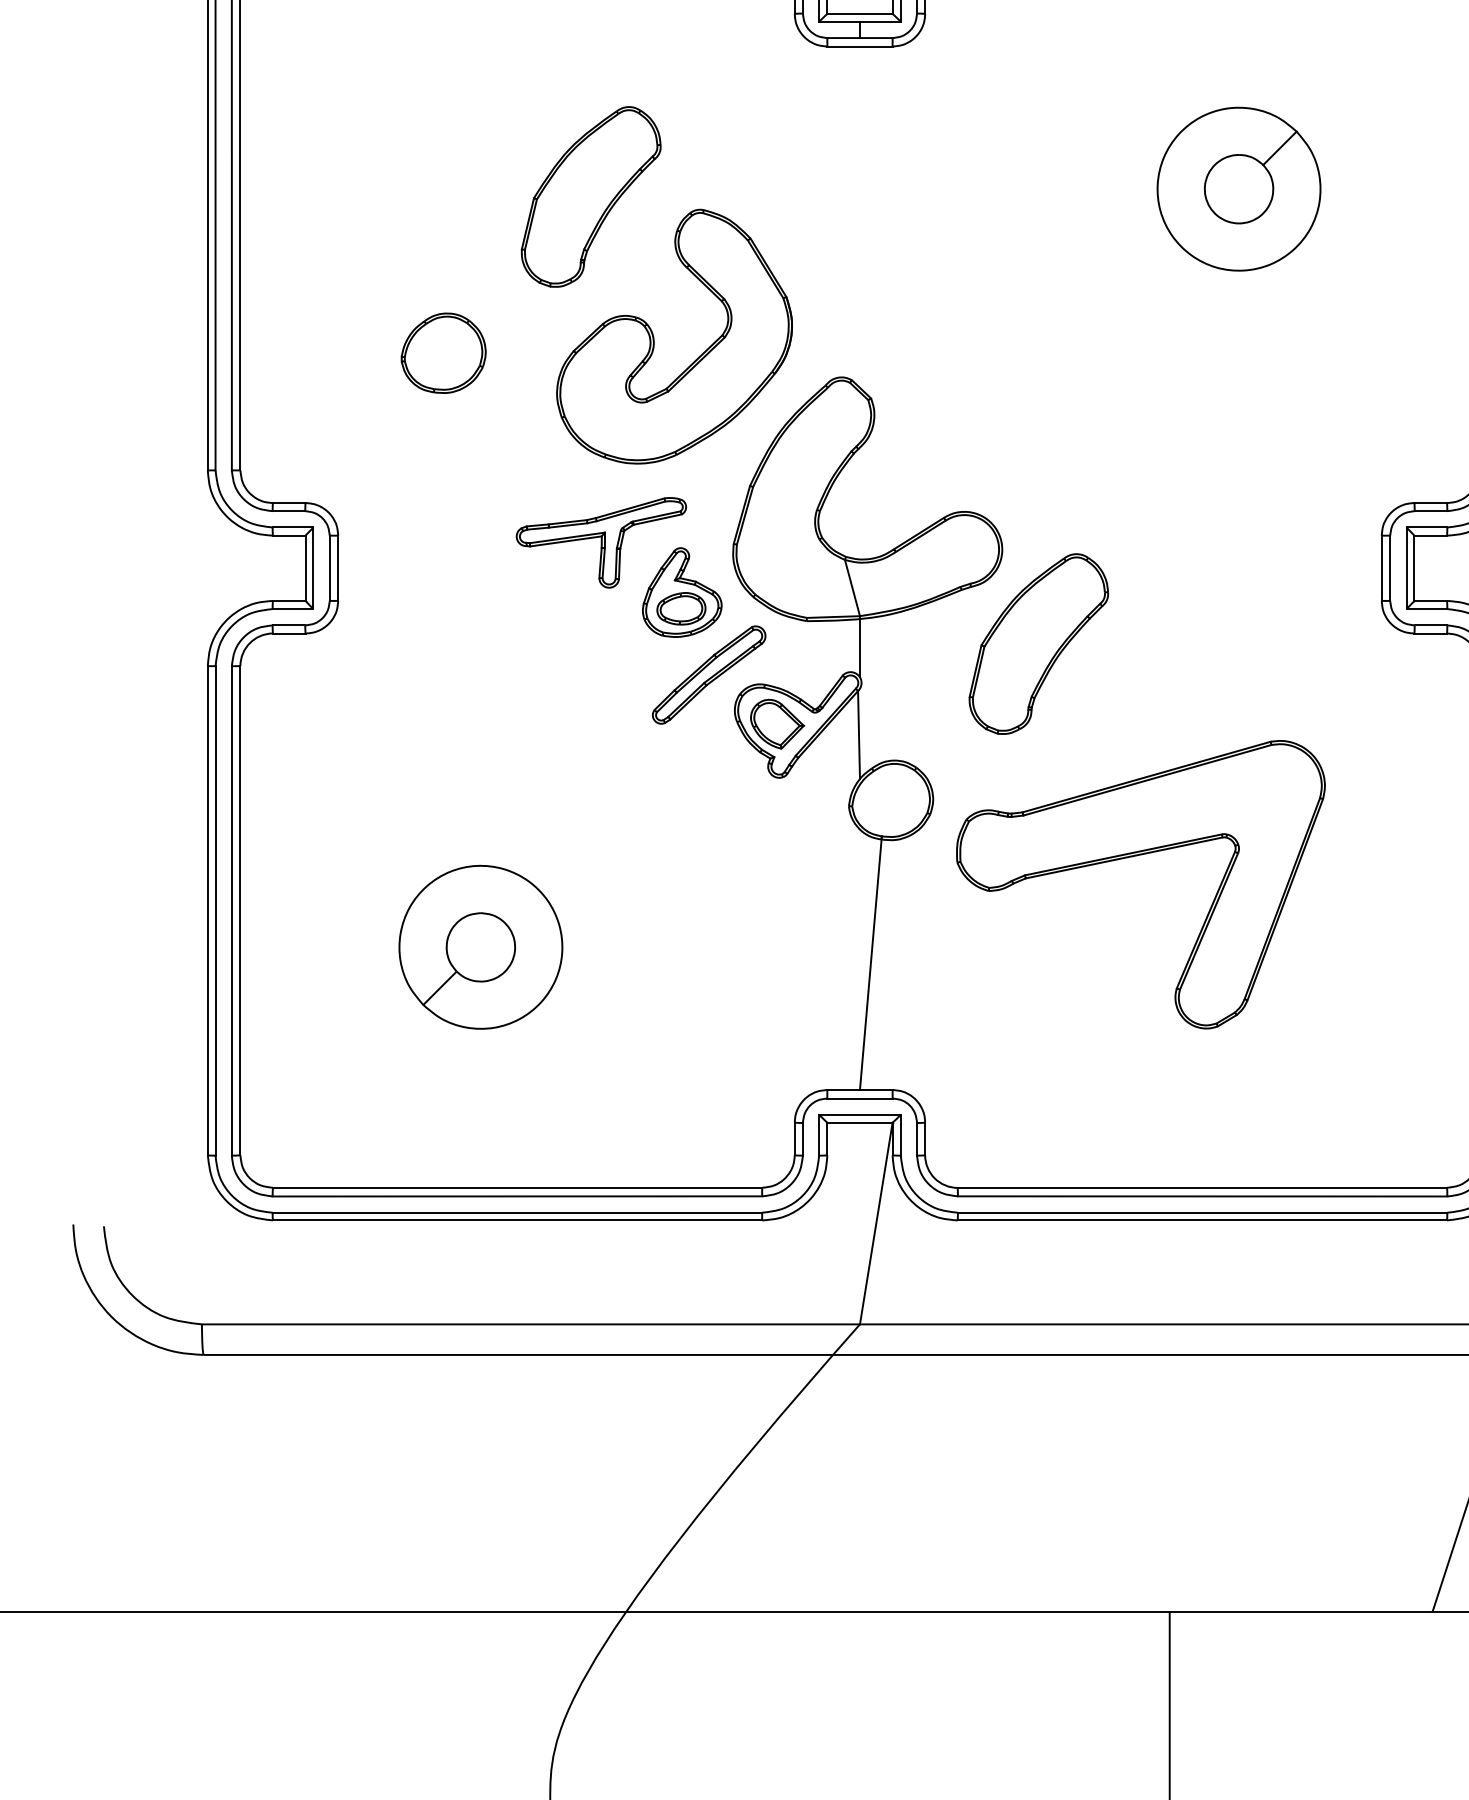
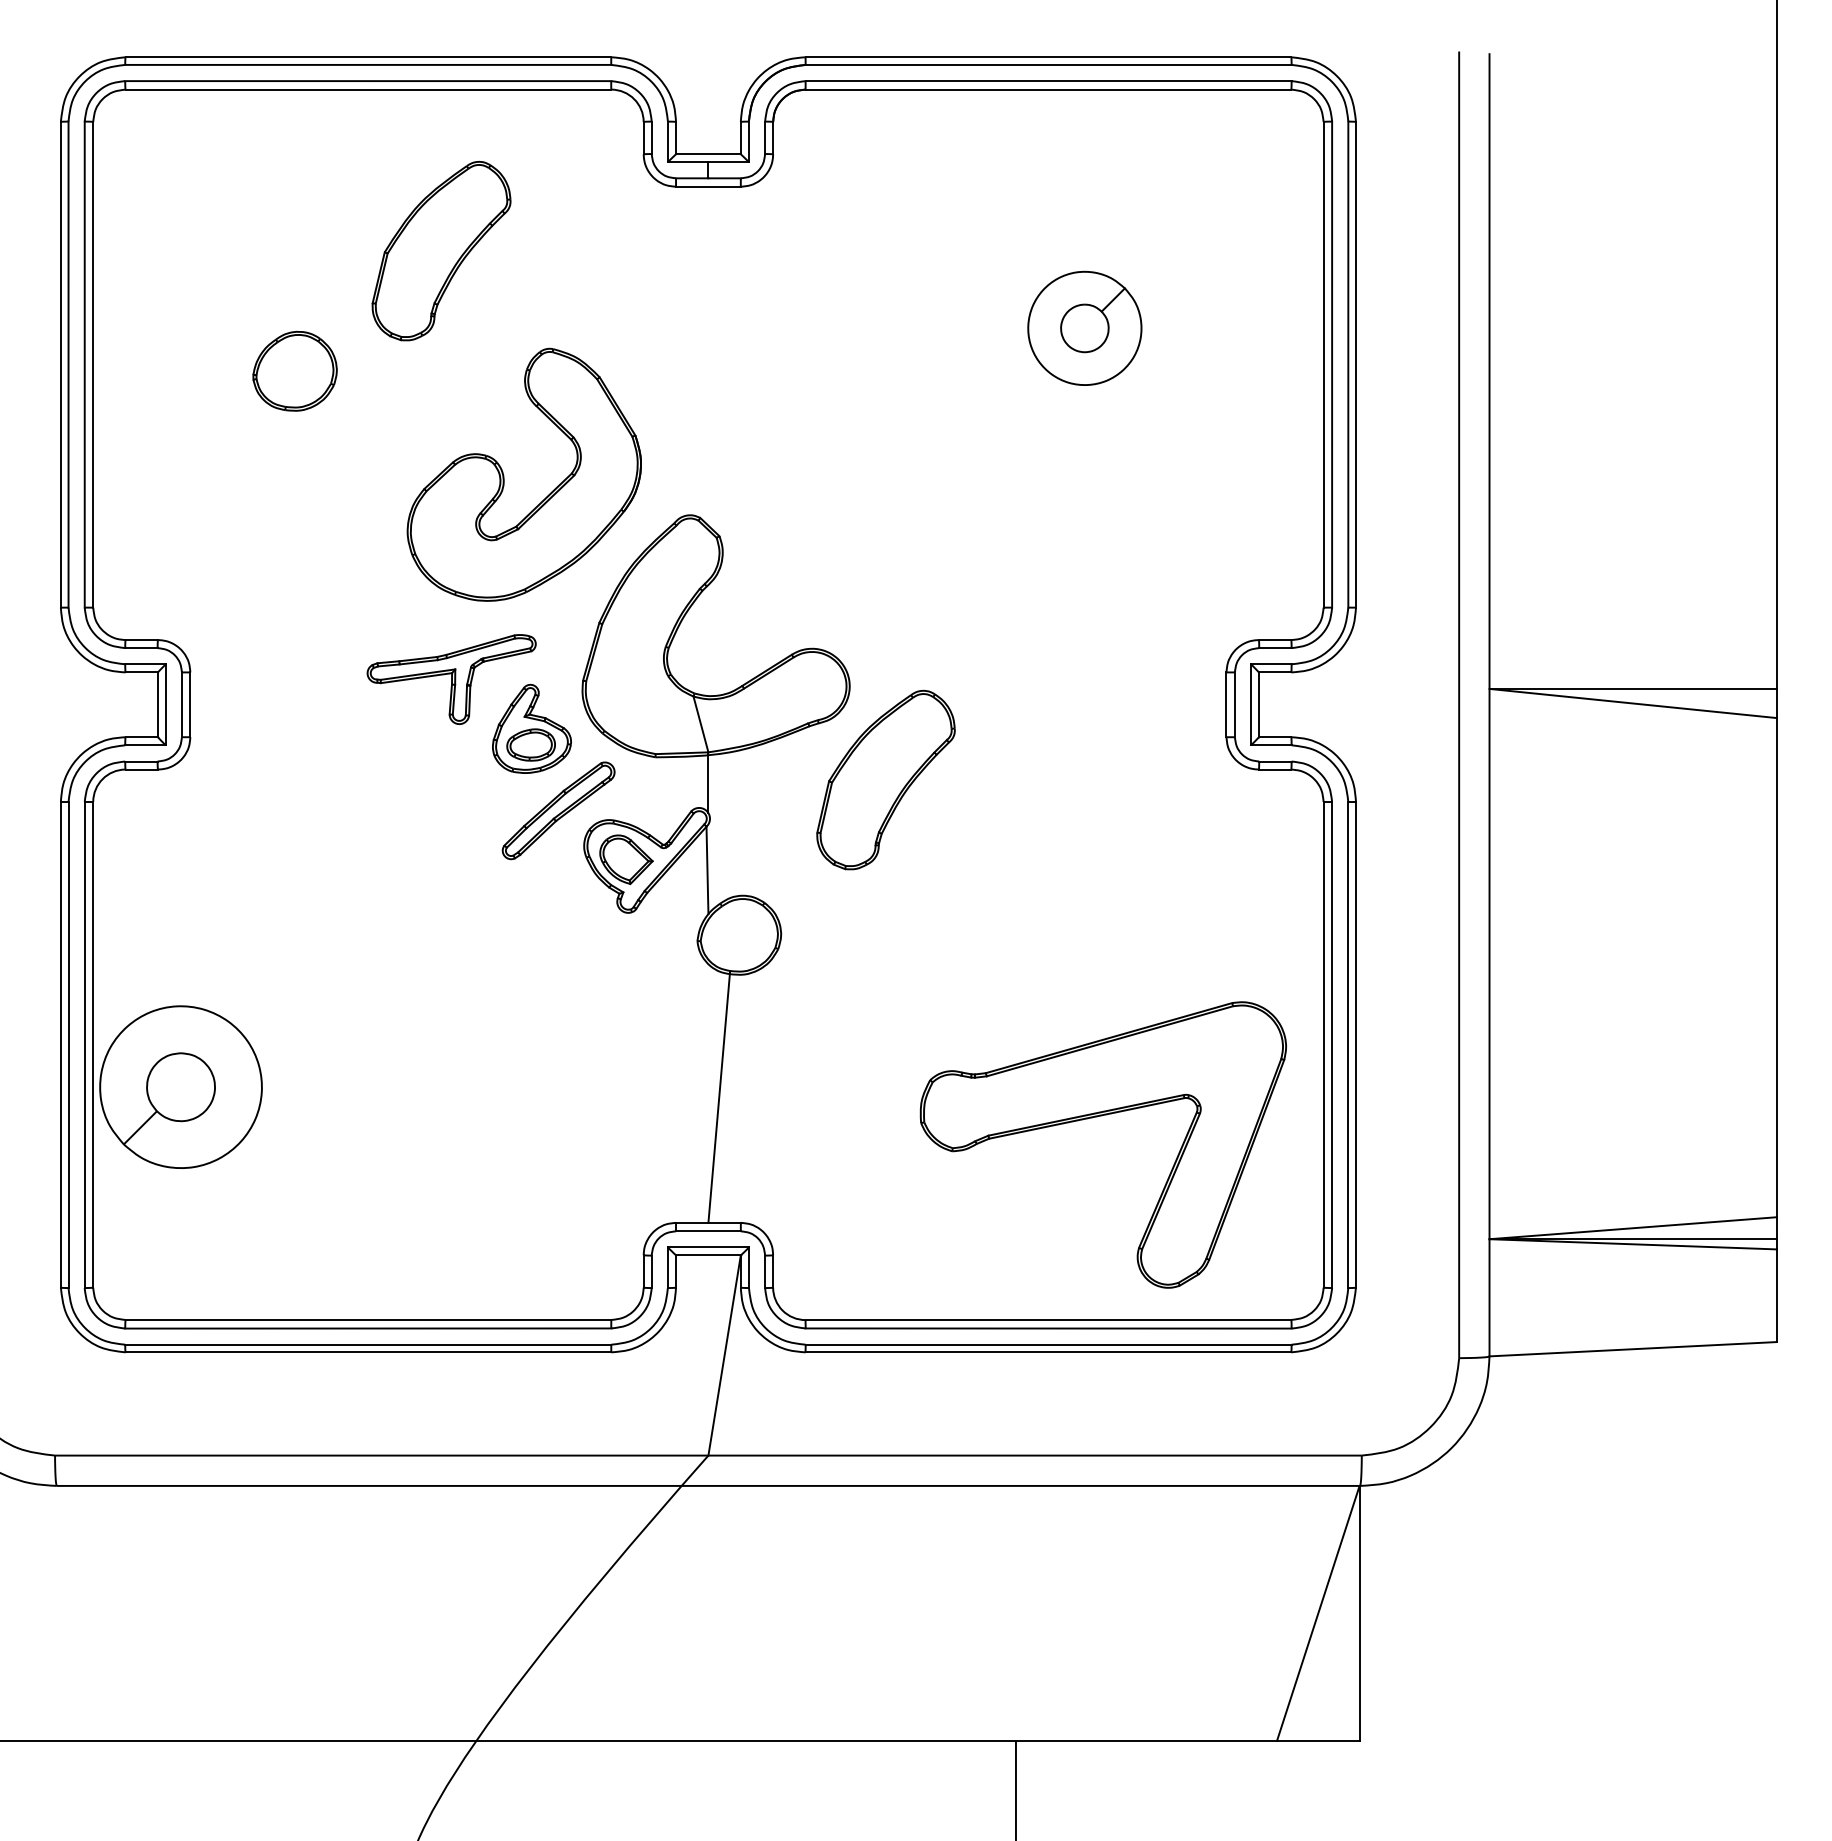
part: (1238, 189) -> (1084, 328), size x0.7
part: (591, 196) -> (441, 250), moved
part: (443, 353) -> (294, 371), moved
part: (1134, 857) -> (1097, 1117), moved
part: (480, 946) -> (180, 1086), moved

